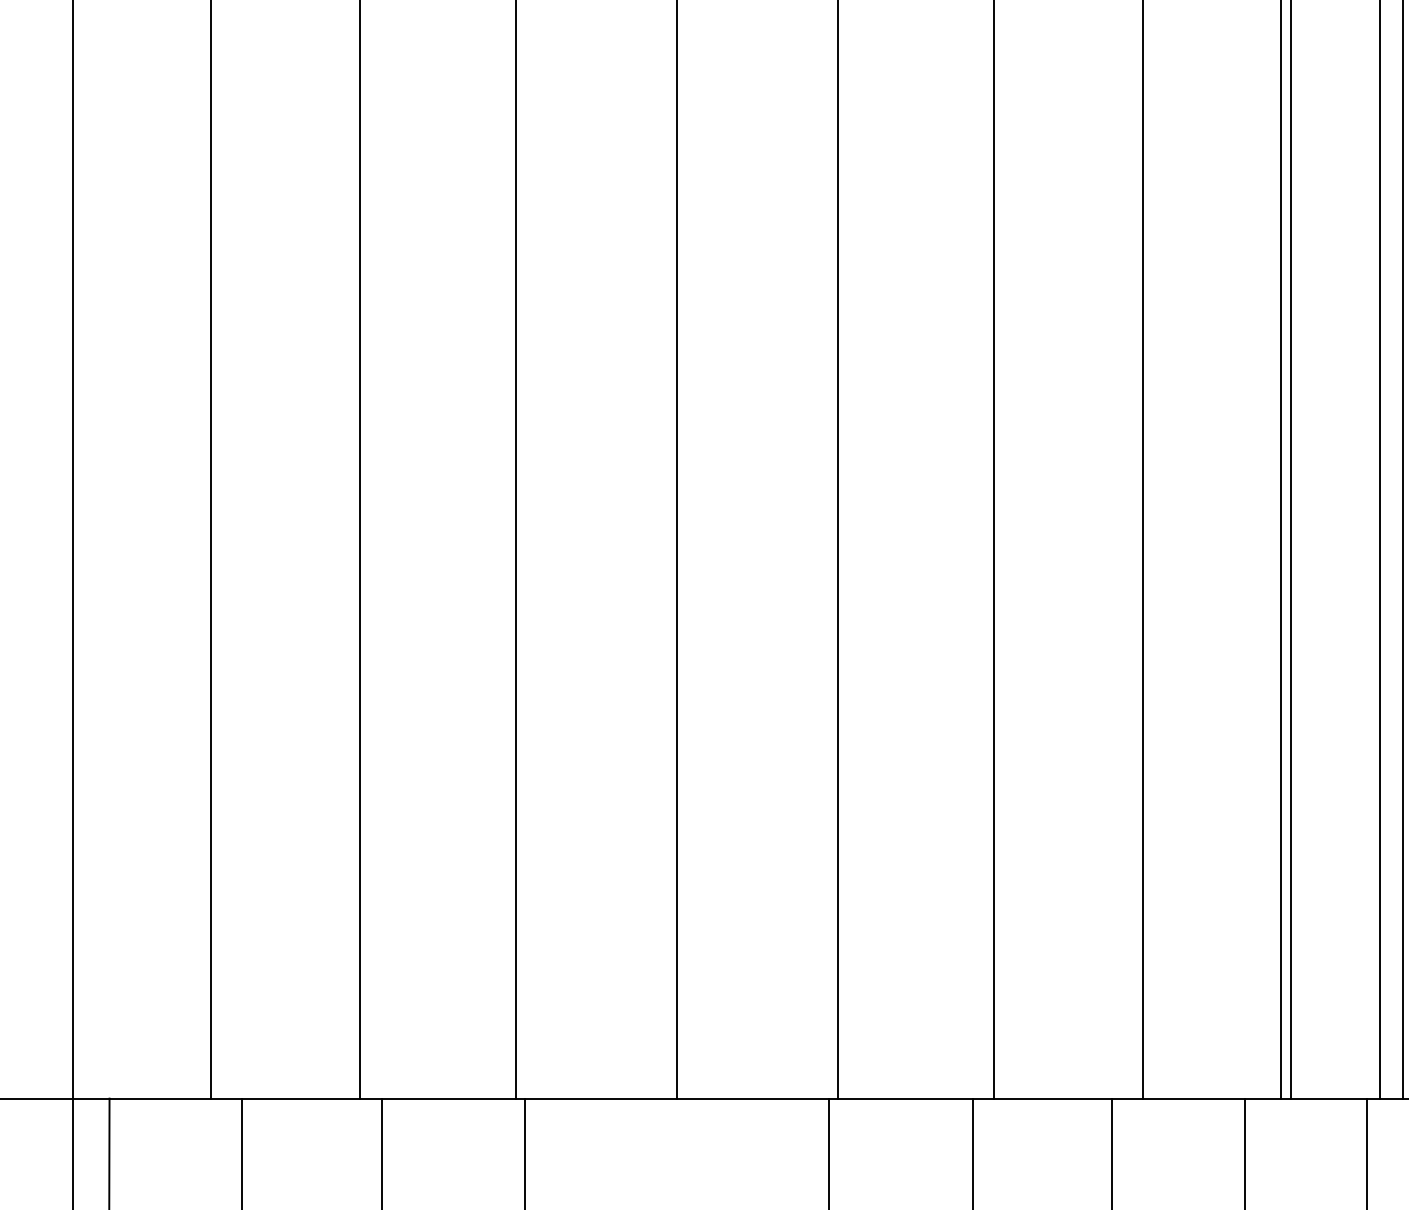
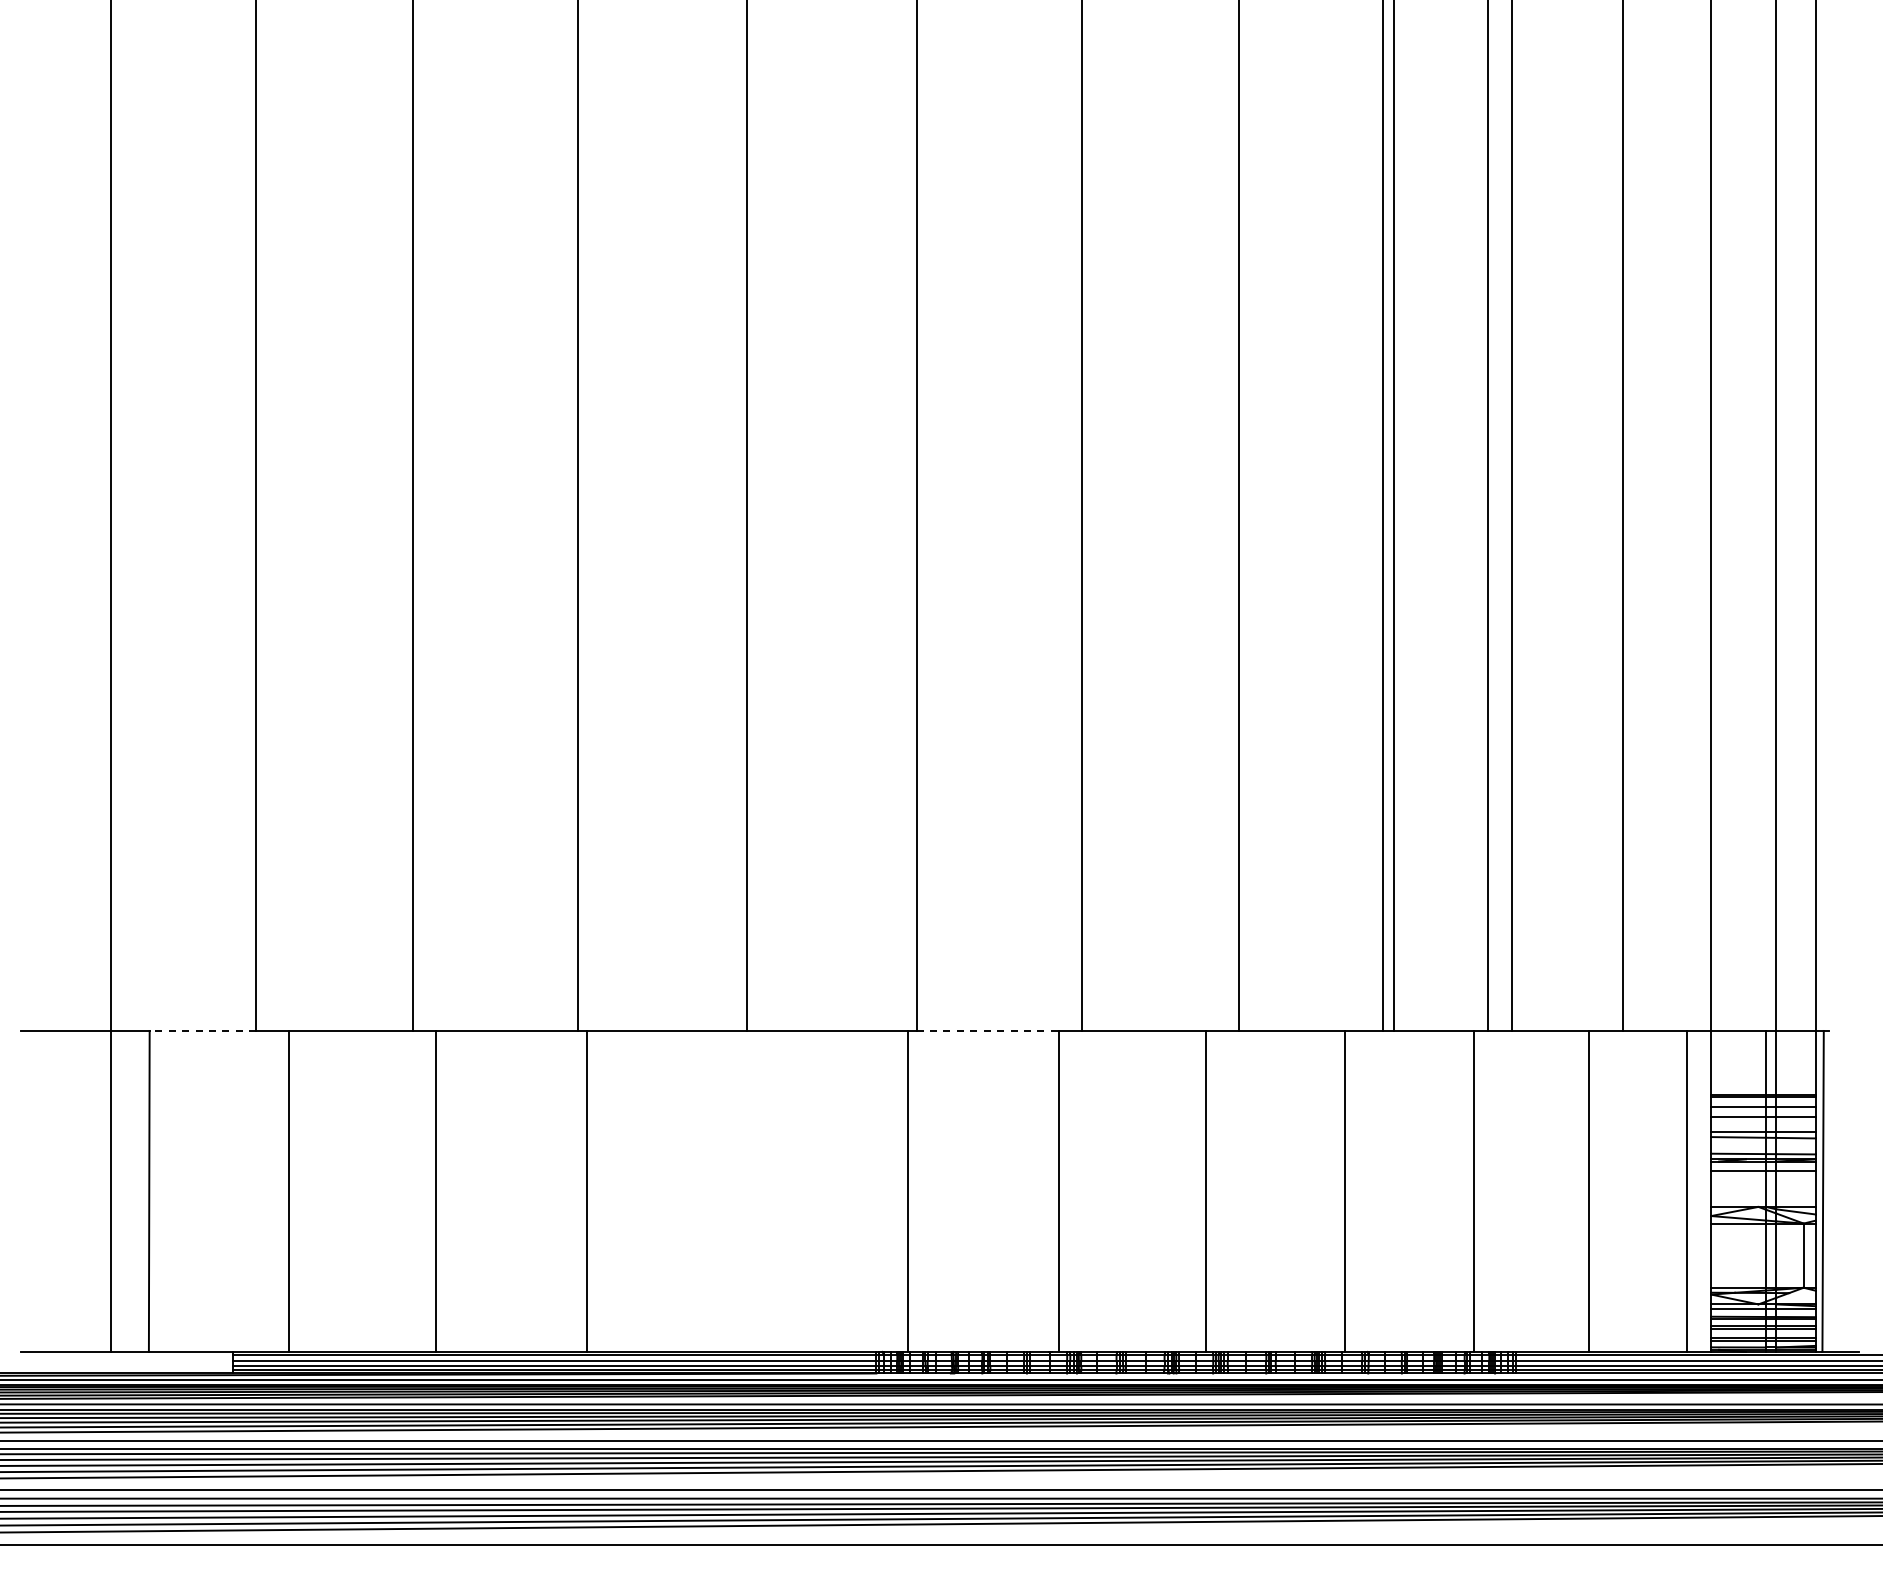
line: (159, 1098) -> (202, 1030), solid -> dashed
line: (905, 1098) -> (987, 1030), solid -> dashed

